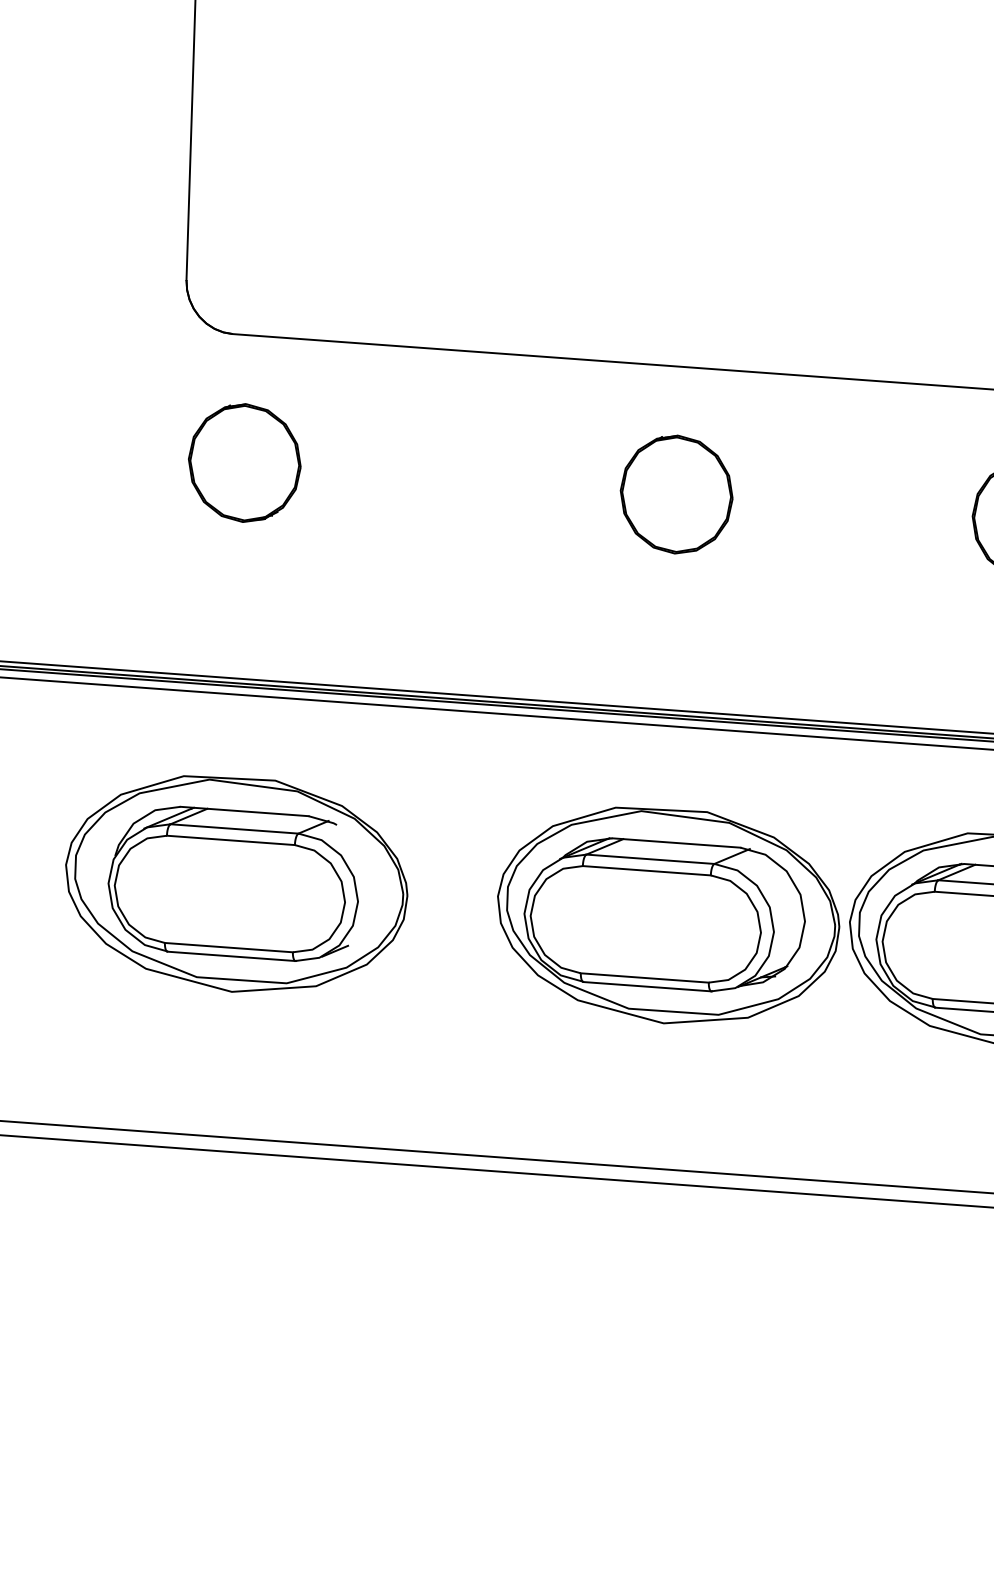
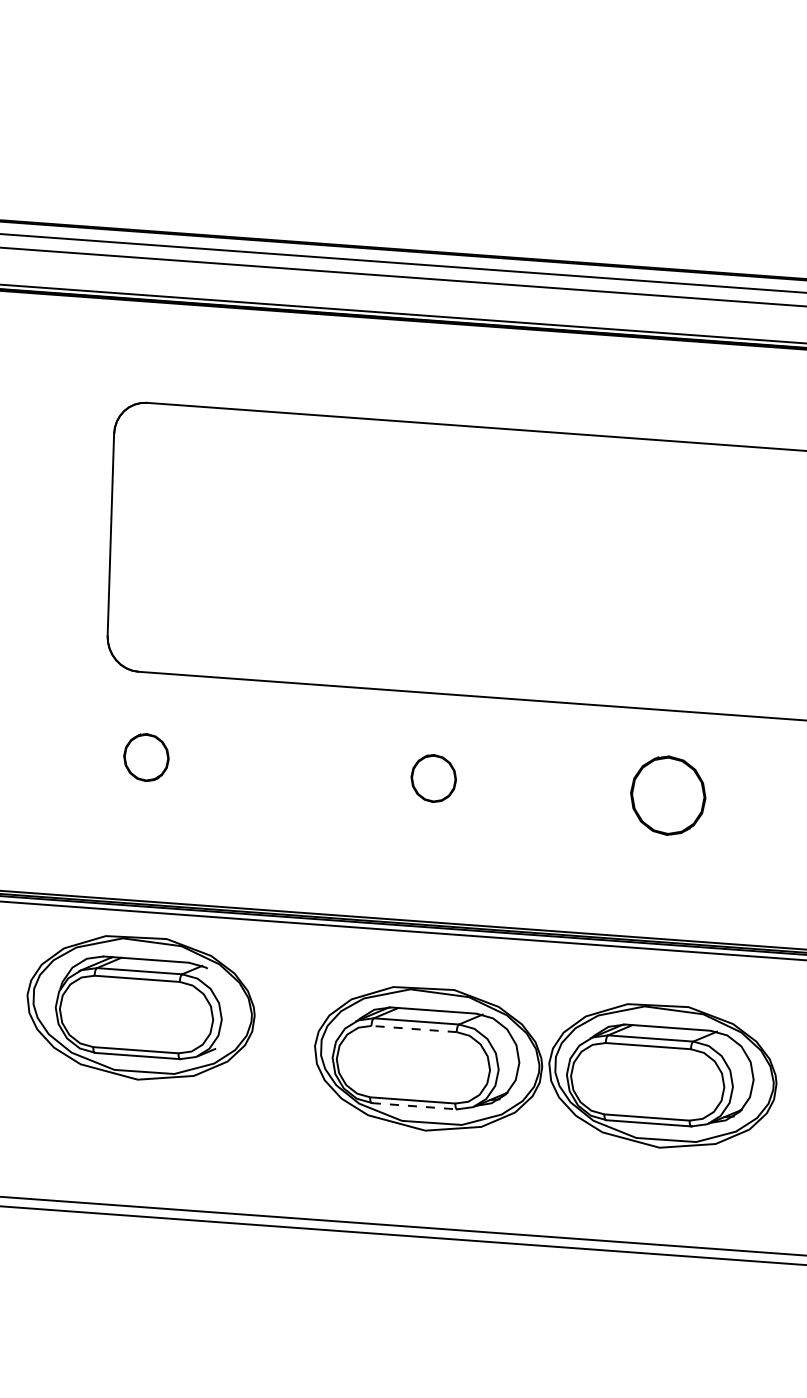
part: (244, 462) -> (146, 757), size x0.6
part: (675, 494) -> (433, 778), size x0.6
line: (647, 871) -> (414, 1029), solid -> dashed
part: (235, 883) -> (140, 1007), moved
line: (647, 987) -> (414, 1106), solid -> dashed

